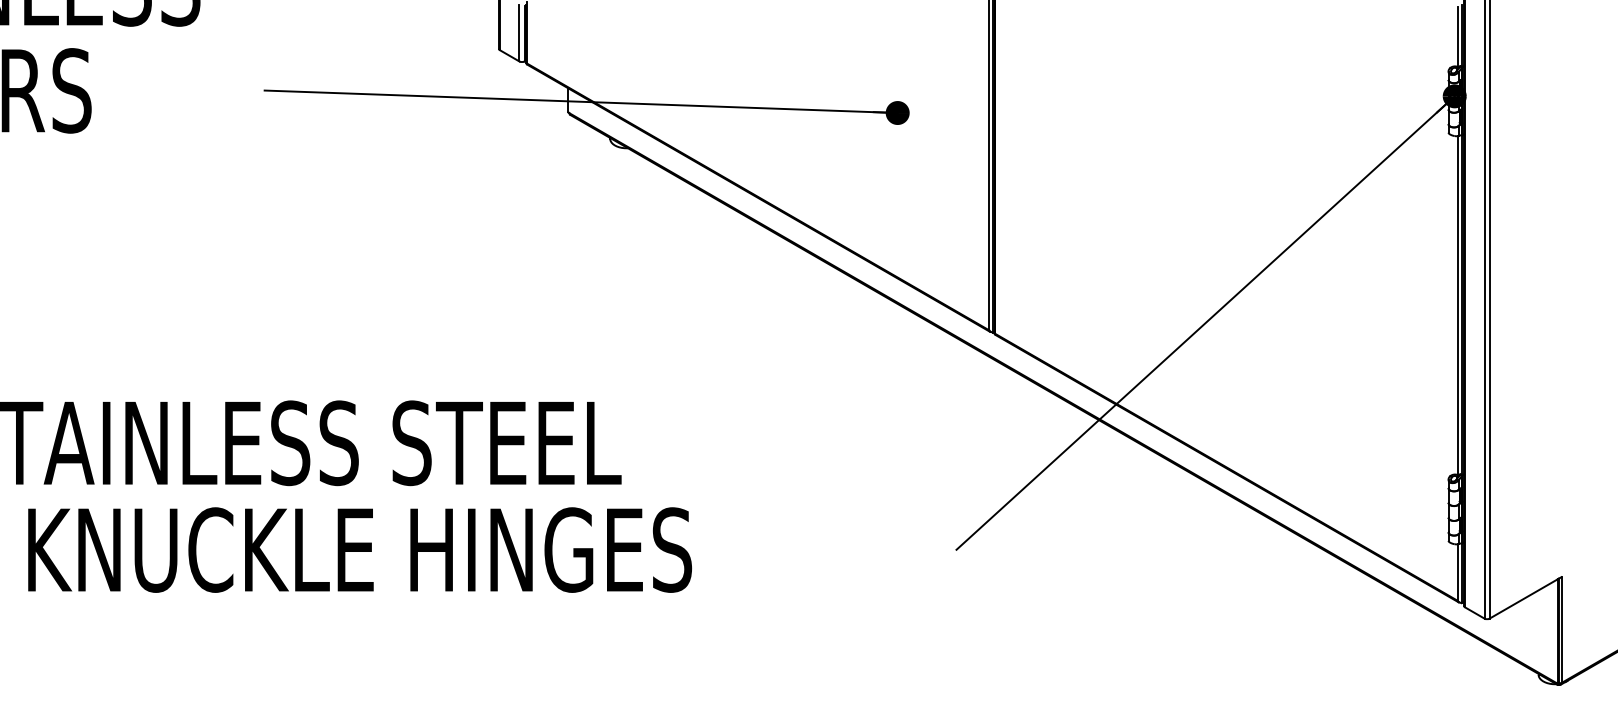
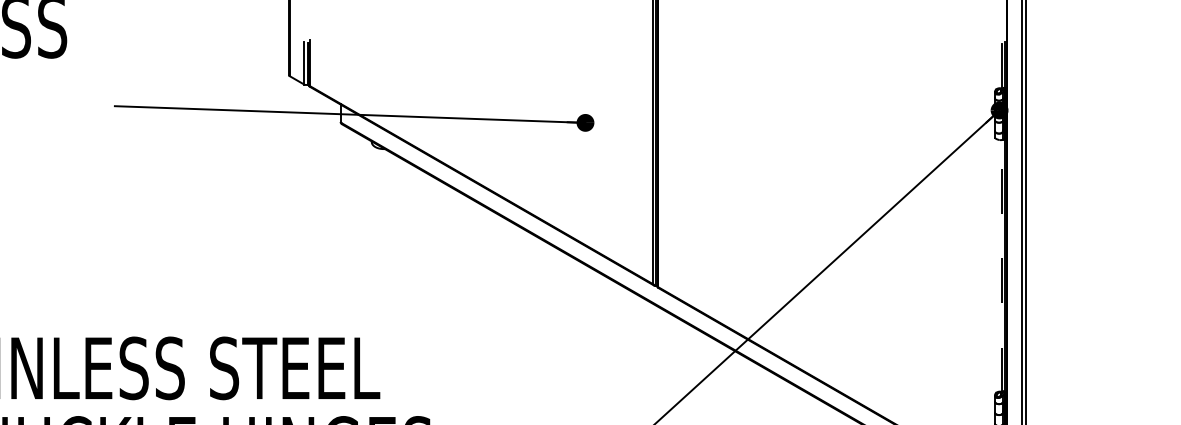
line: (1457, 305) -> (1001, 265), solid -> dashed

